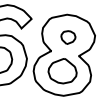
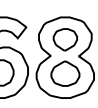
part: (68, 37) -> (65, 39), size x1.67

